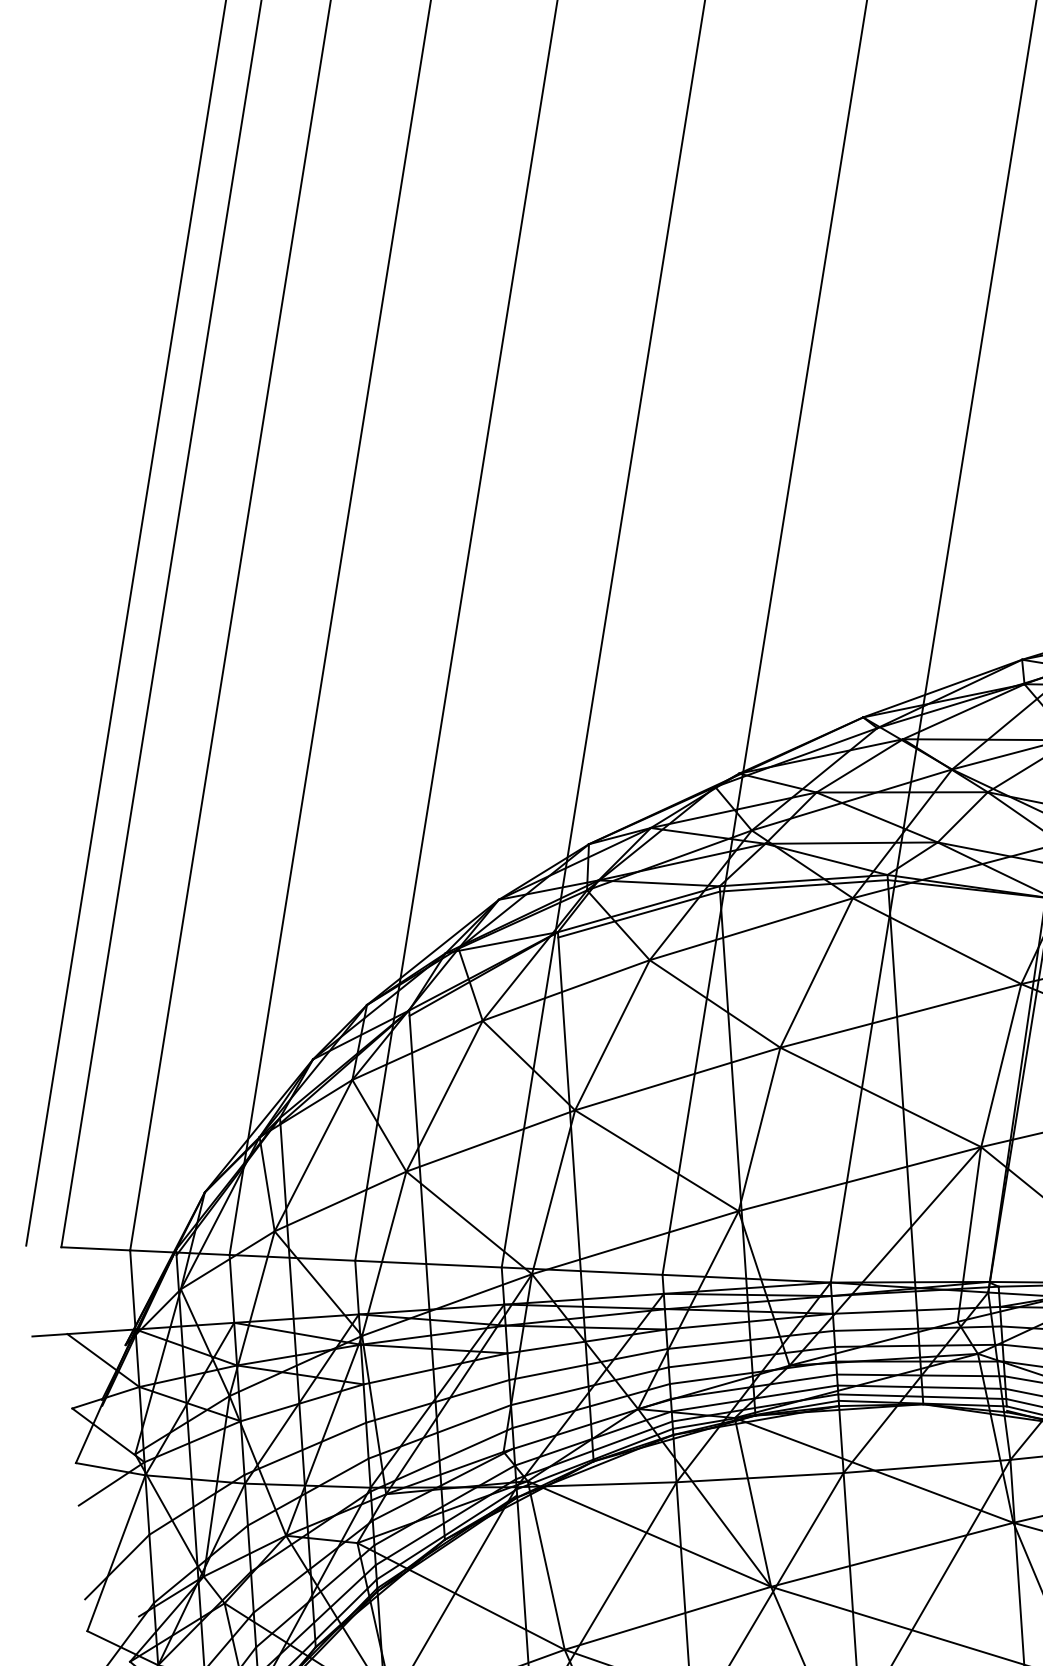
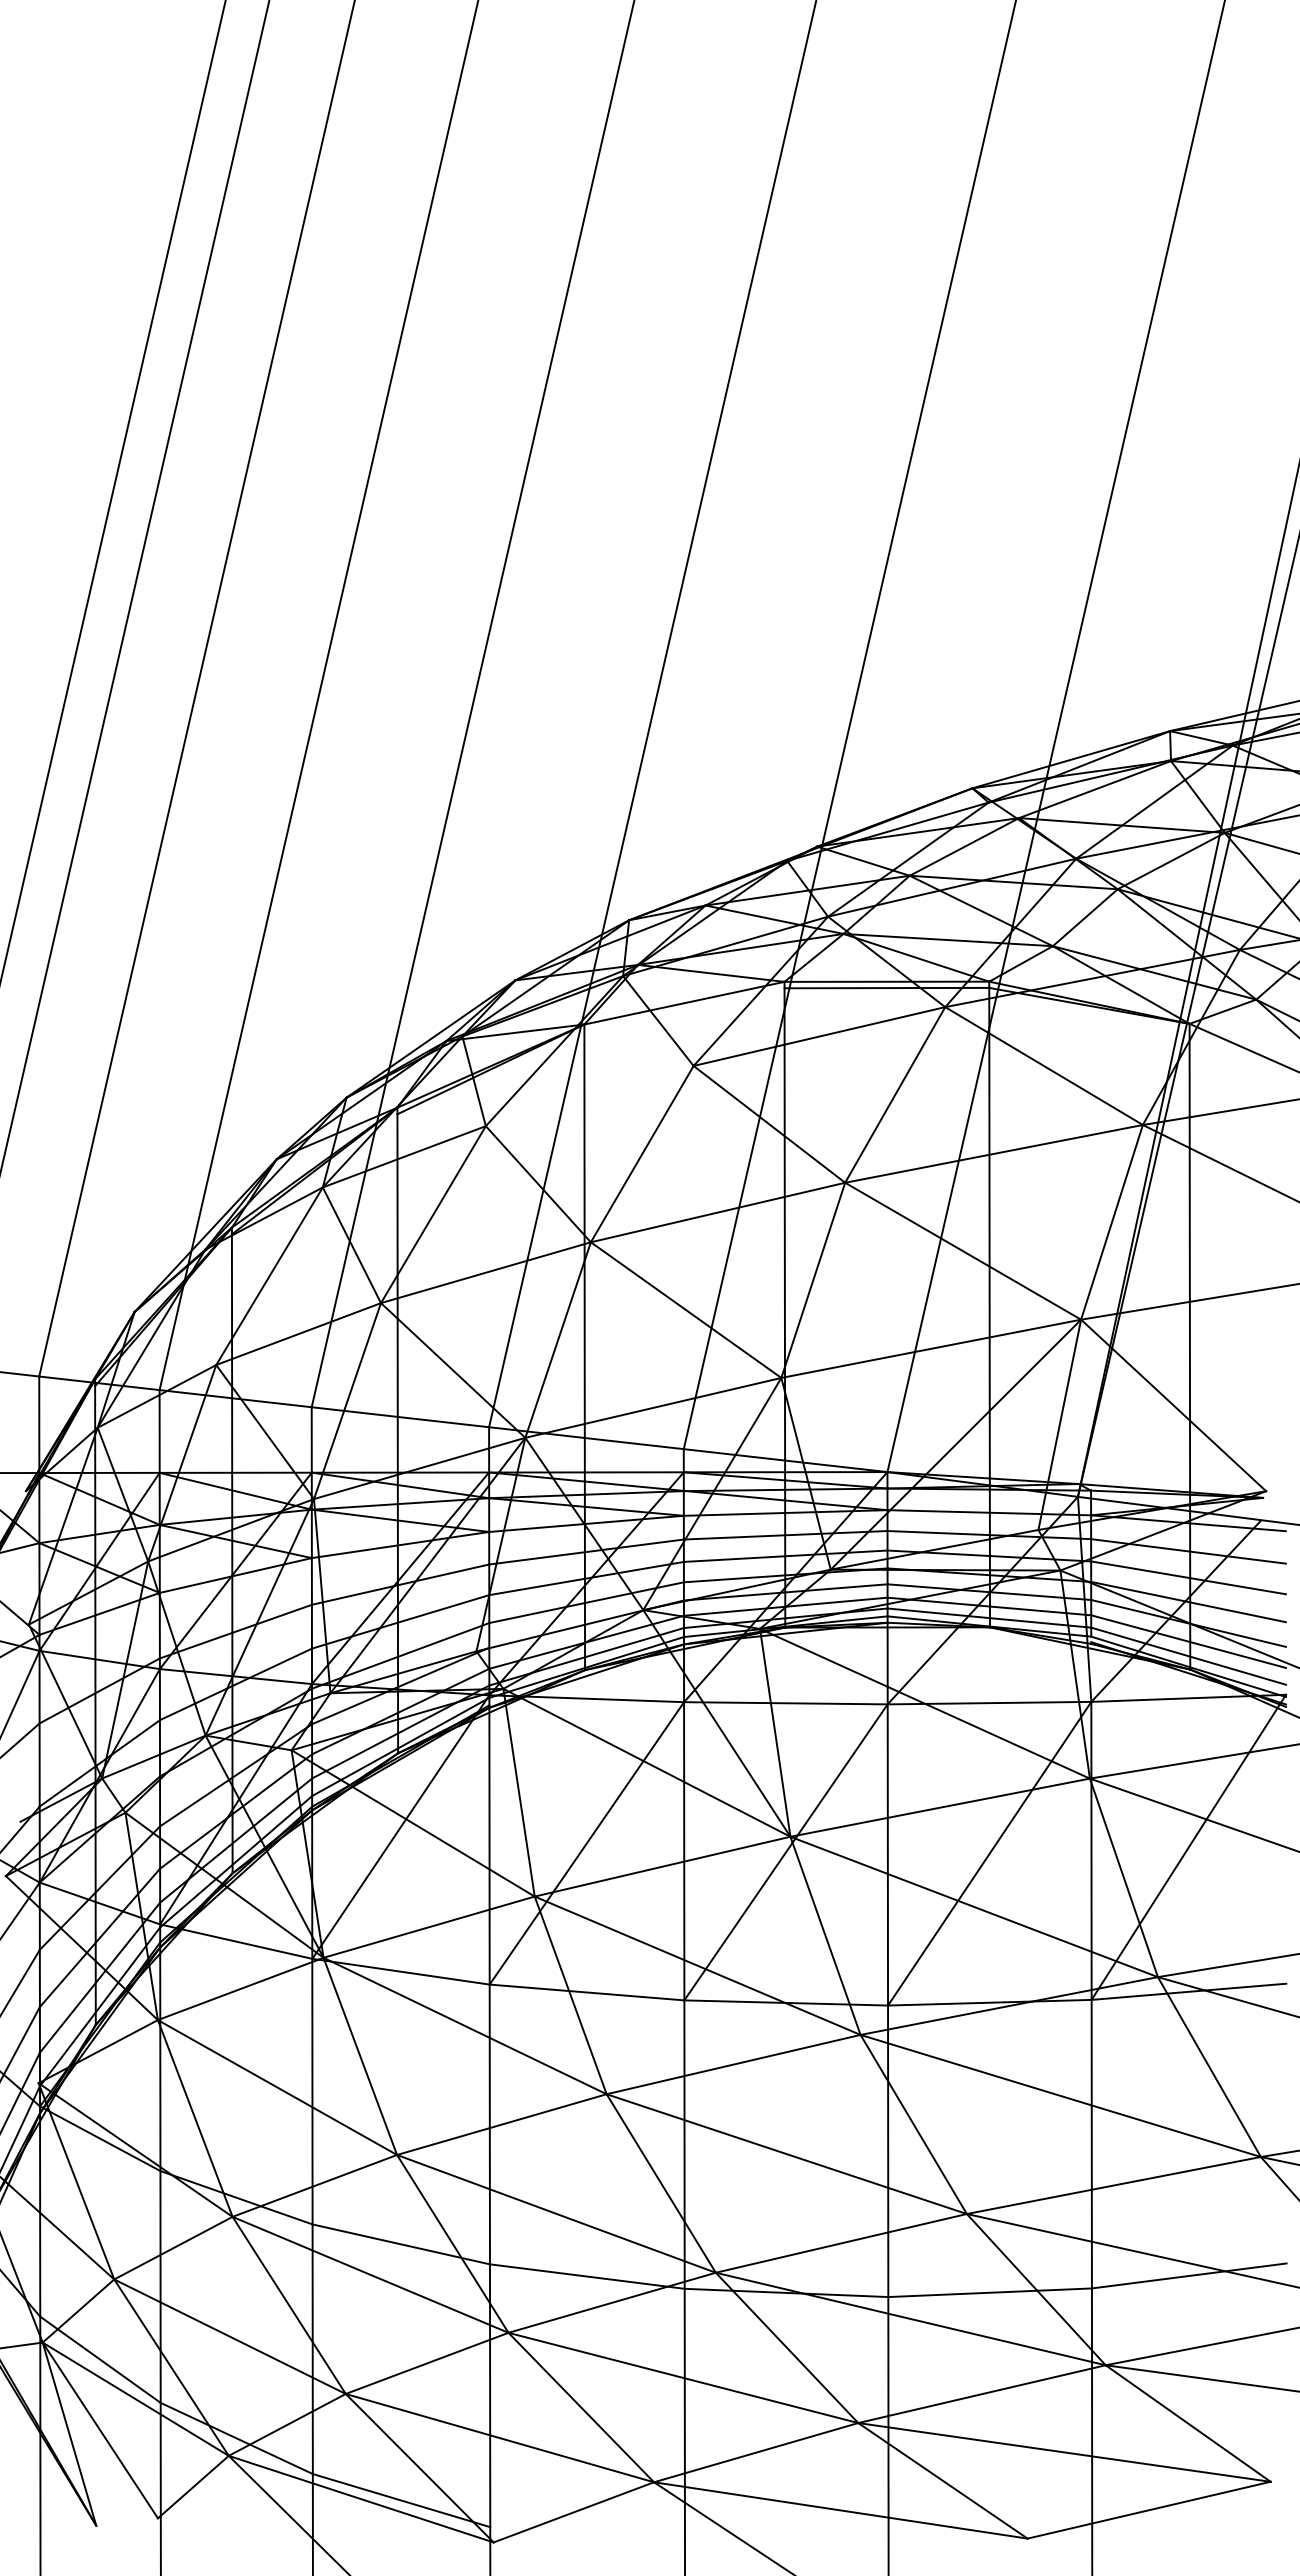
line: (639, 914) -> (684, 1009), removed
line: (565, 990) -> (589, 1095), removed
line: (266, 1184) -> (210, 1307), removed

